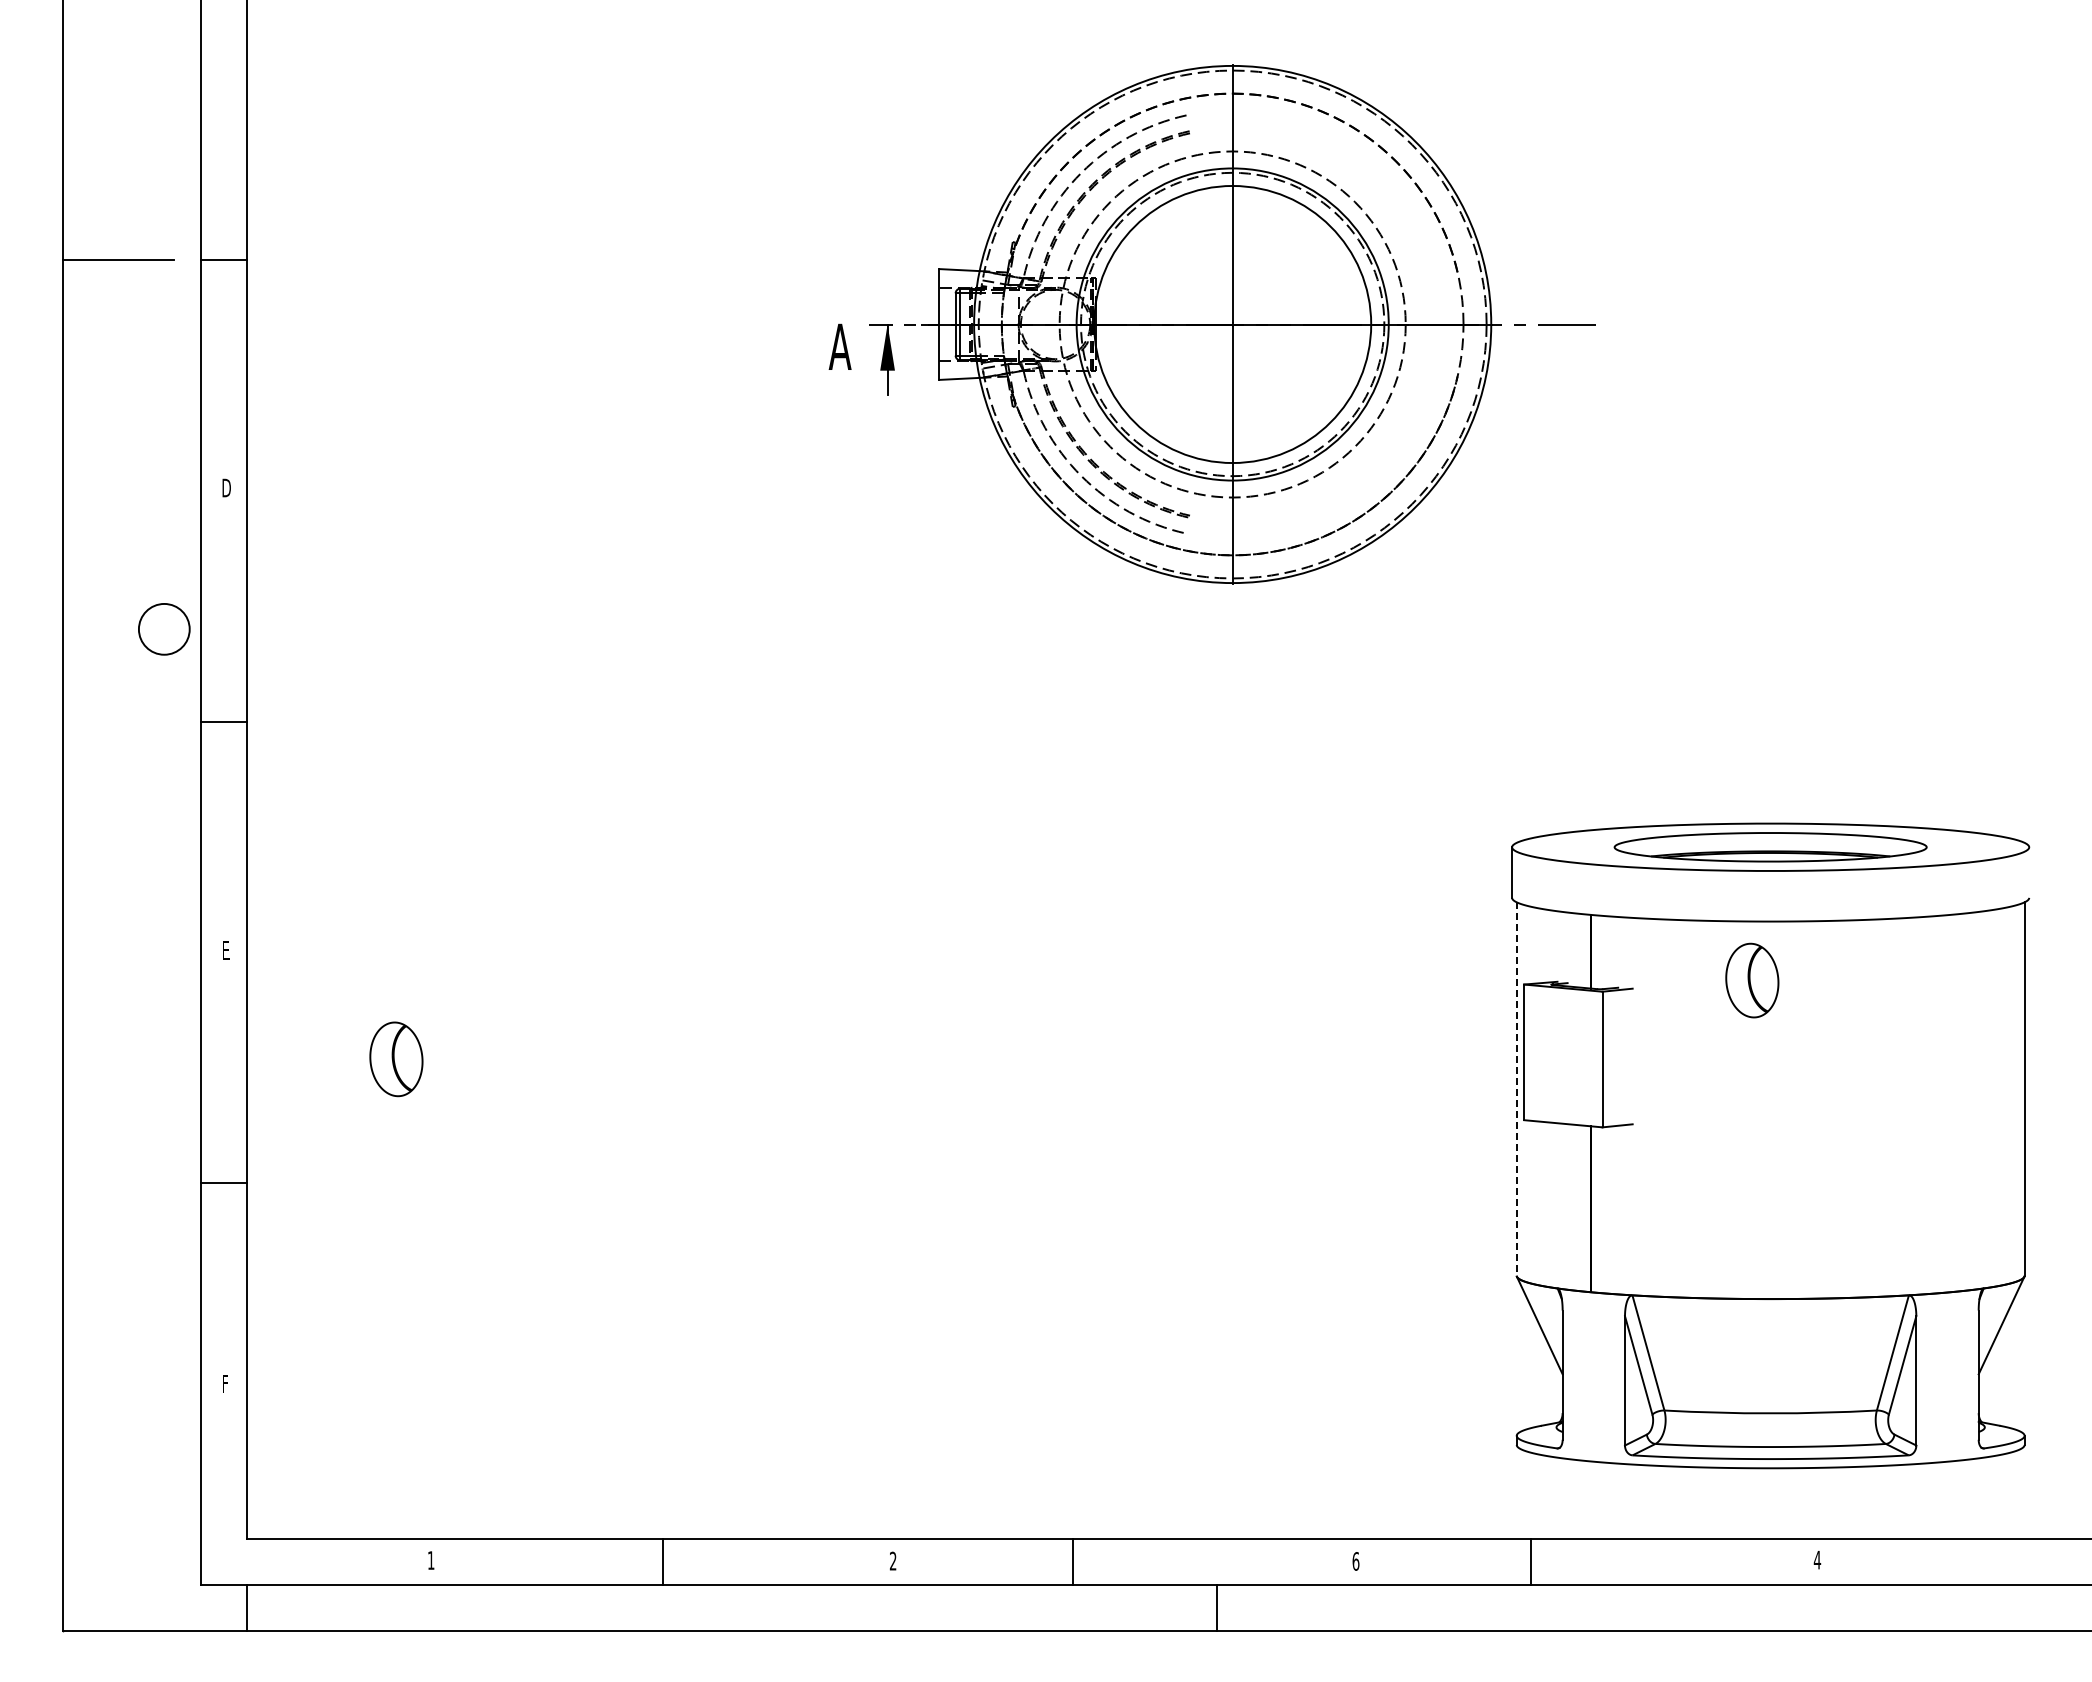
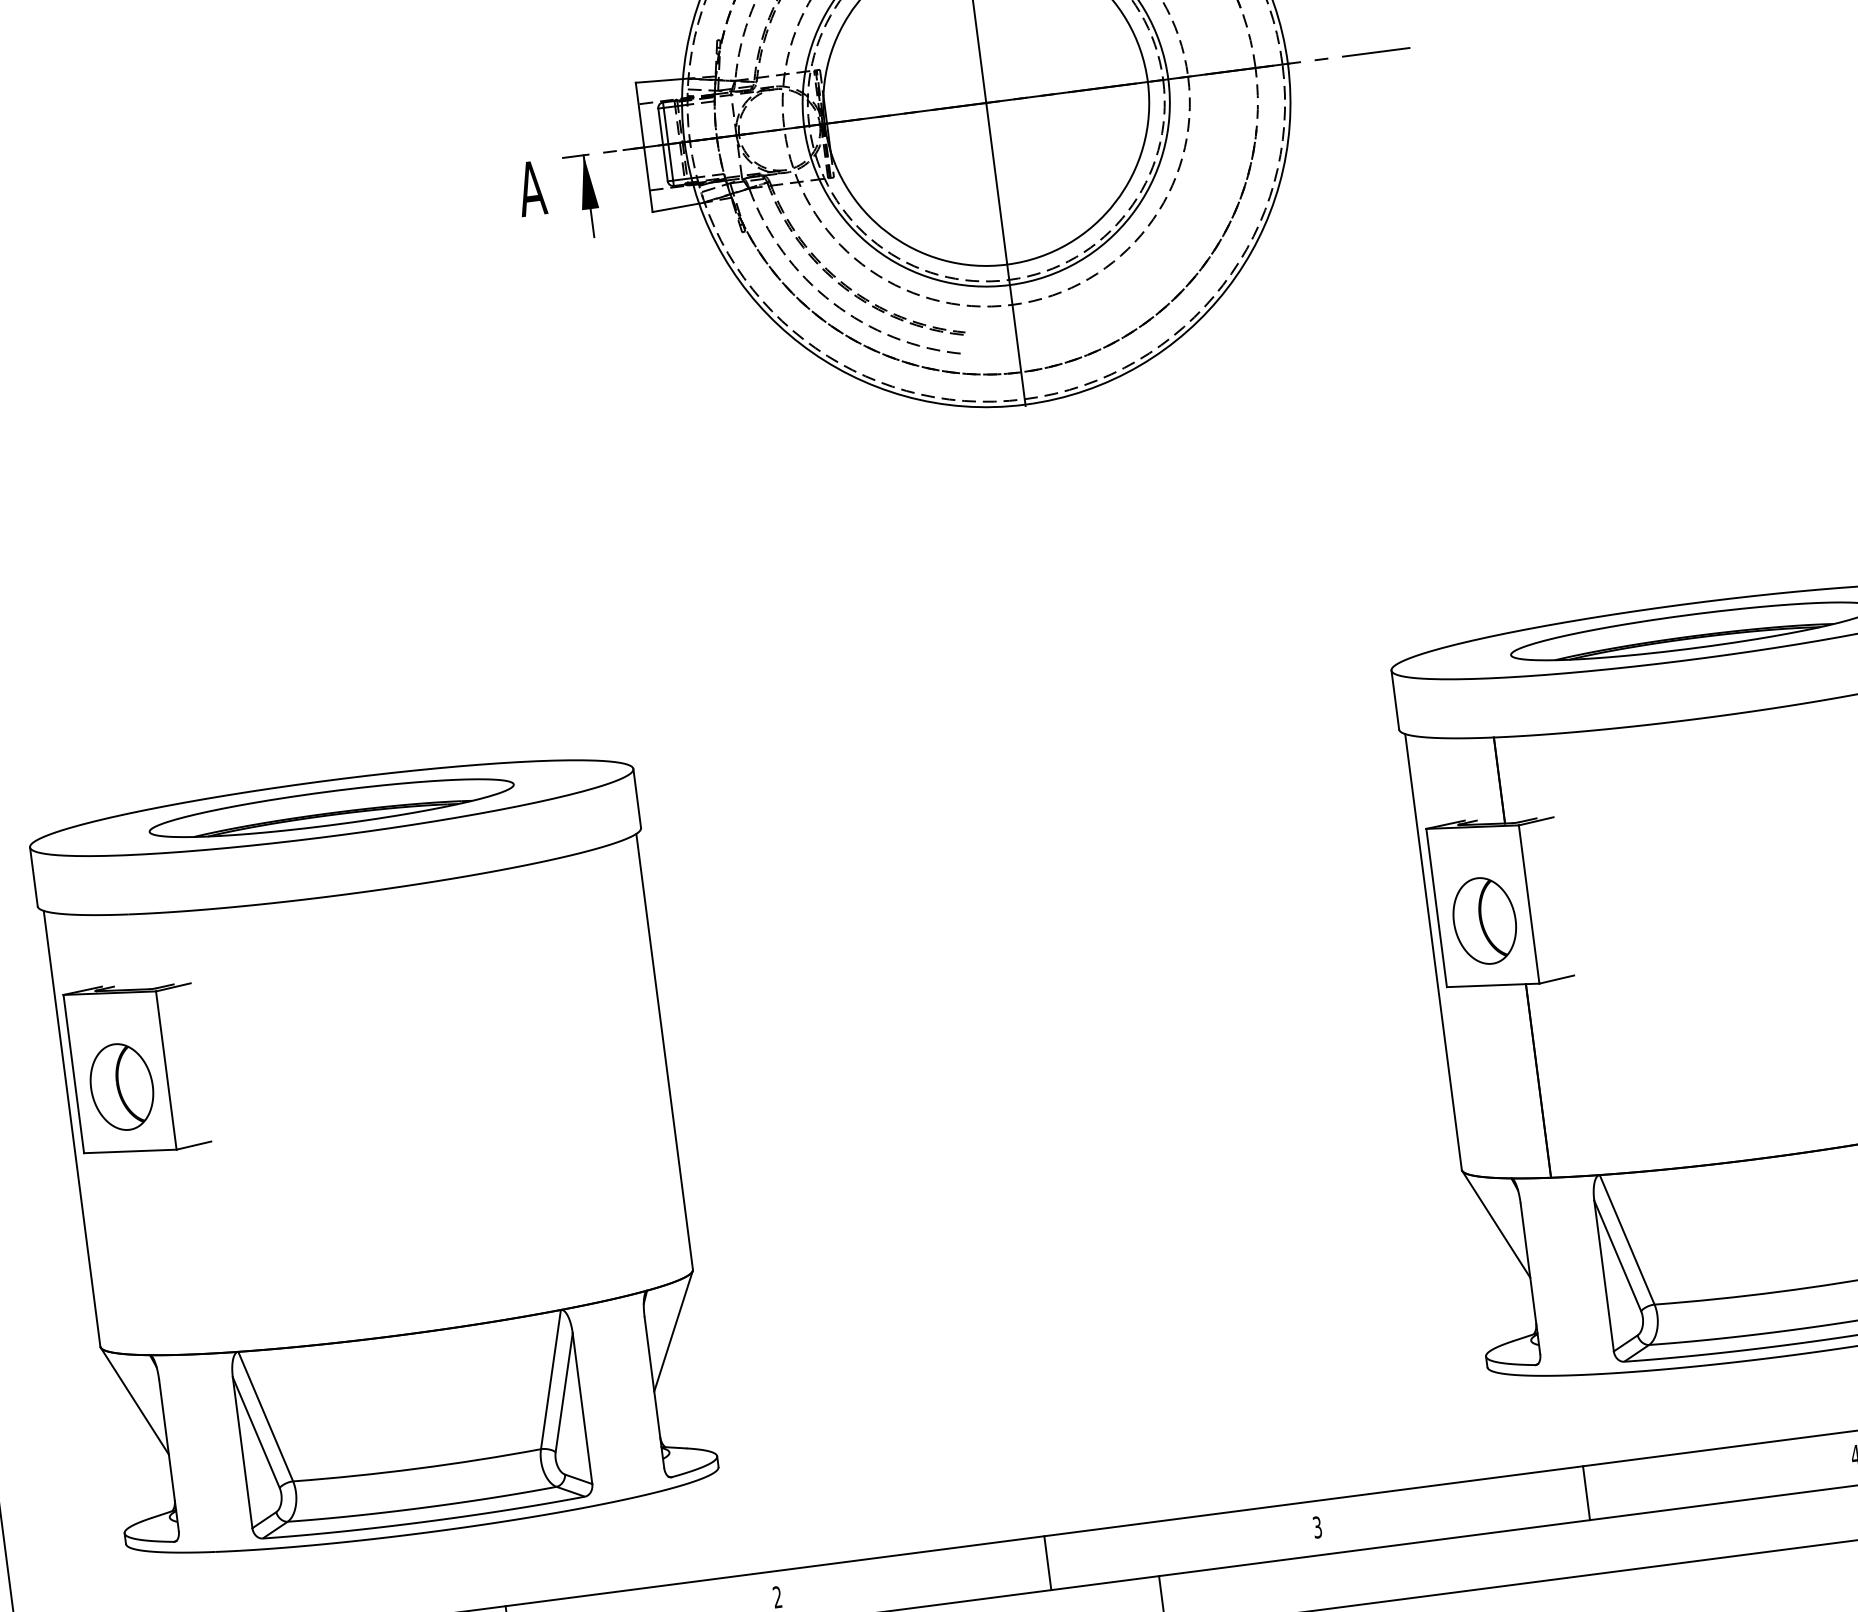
part: (1752, 980) -> (1484, 920), moved
line: (1516, 1089) -> (1433, 952), dashed -> solid
part: (603, 1145) -> (376, 1156), added
line: (1072, 1561) -> (1047, 1562), moved
text: (1355, 1561) -> (1316, 1527), 6 -> 3
line: (1531, 1561) -> (1586, 1492), moved

